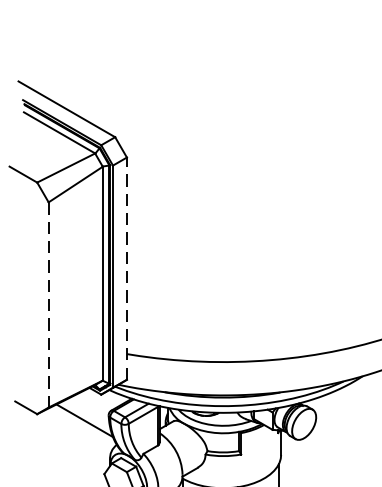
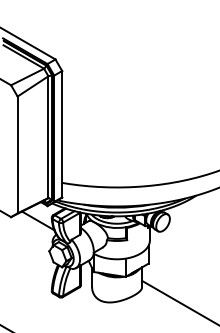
line: (127, 267) -> (62, 133), dashed -> solid
line: (48, 305) -> (17, 155), dashed -> solid

